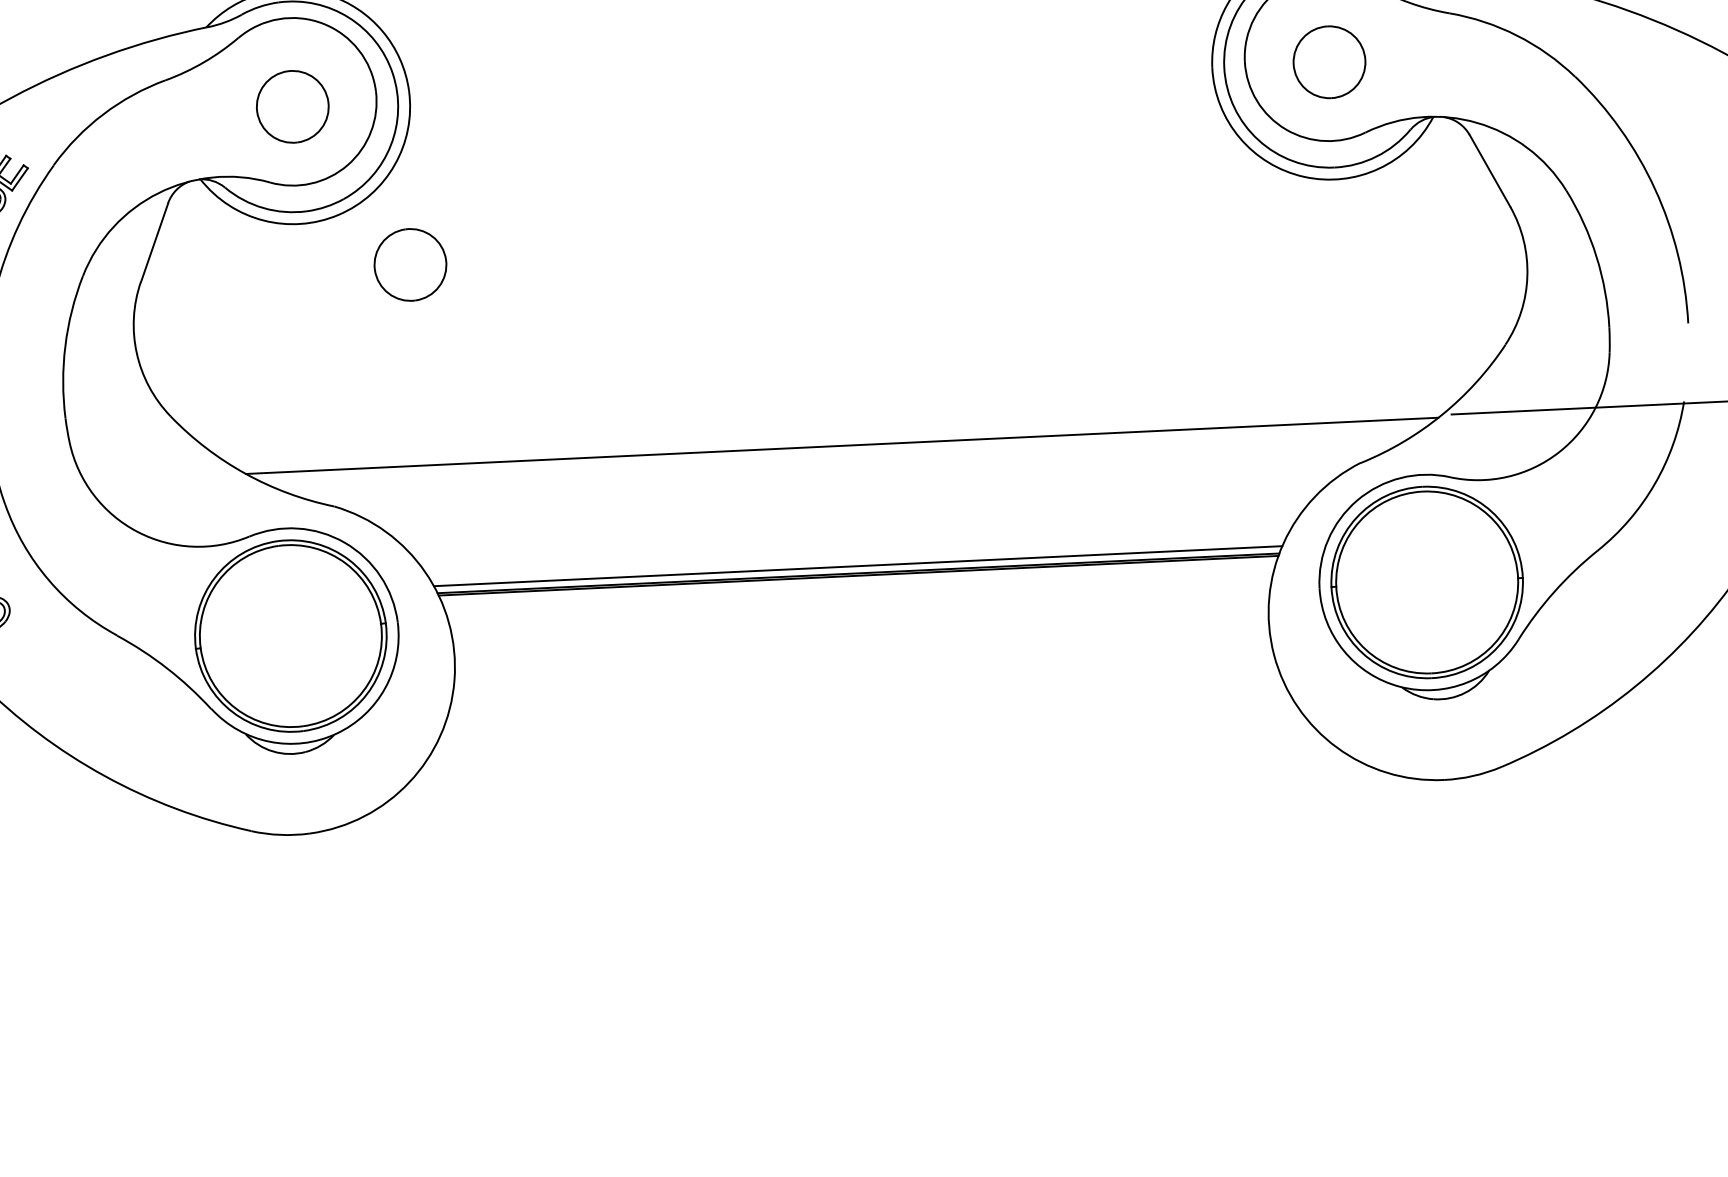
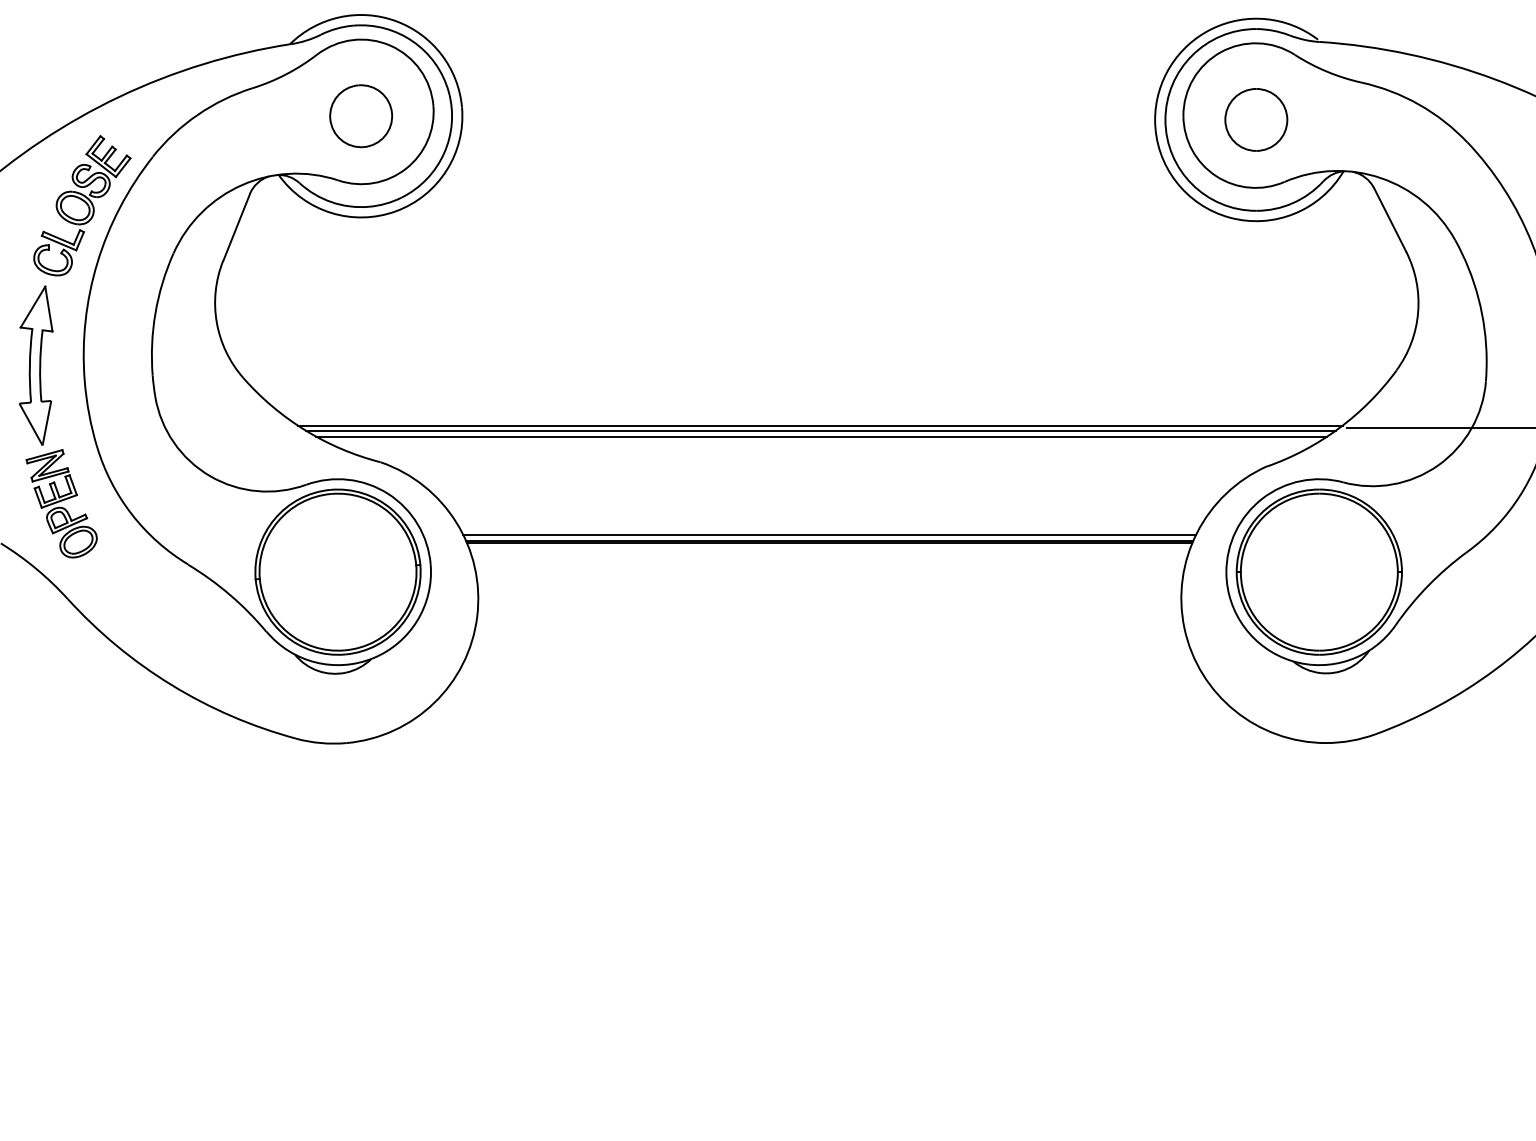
part: (410, 265) -> (456, 257), removed
line: (840, 439) -> (819, 425), added
line: (843, 452) -> (821, 436), added

